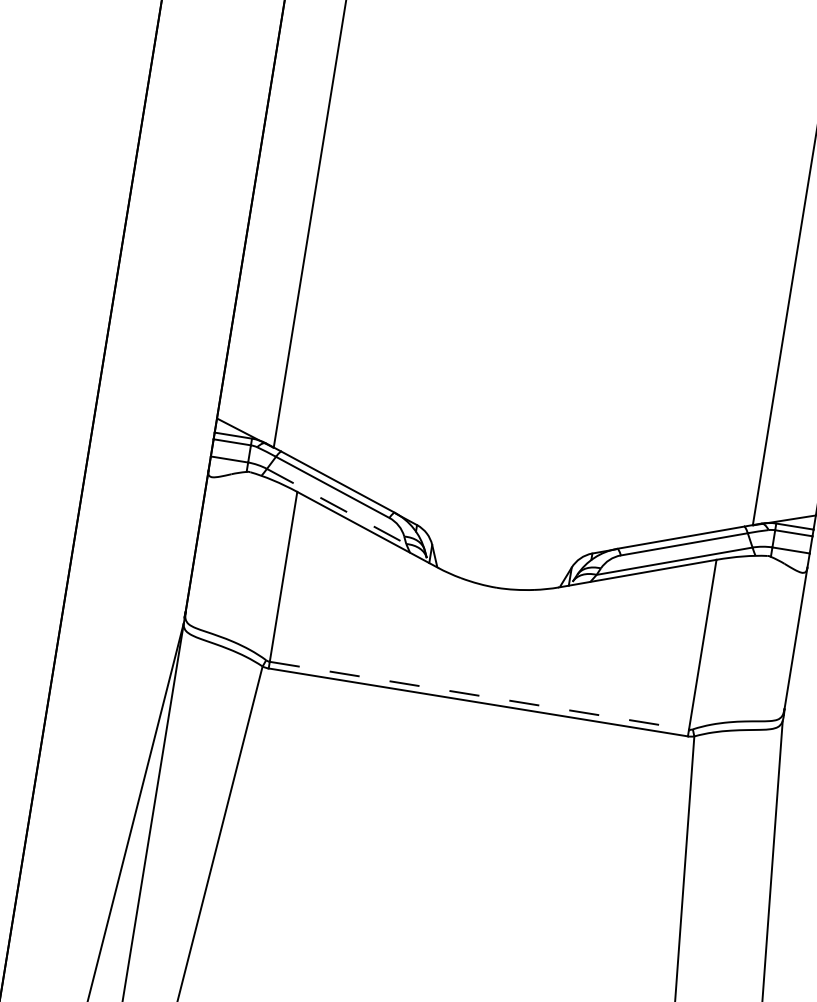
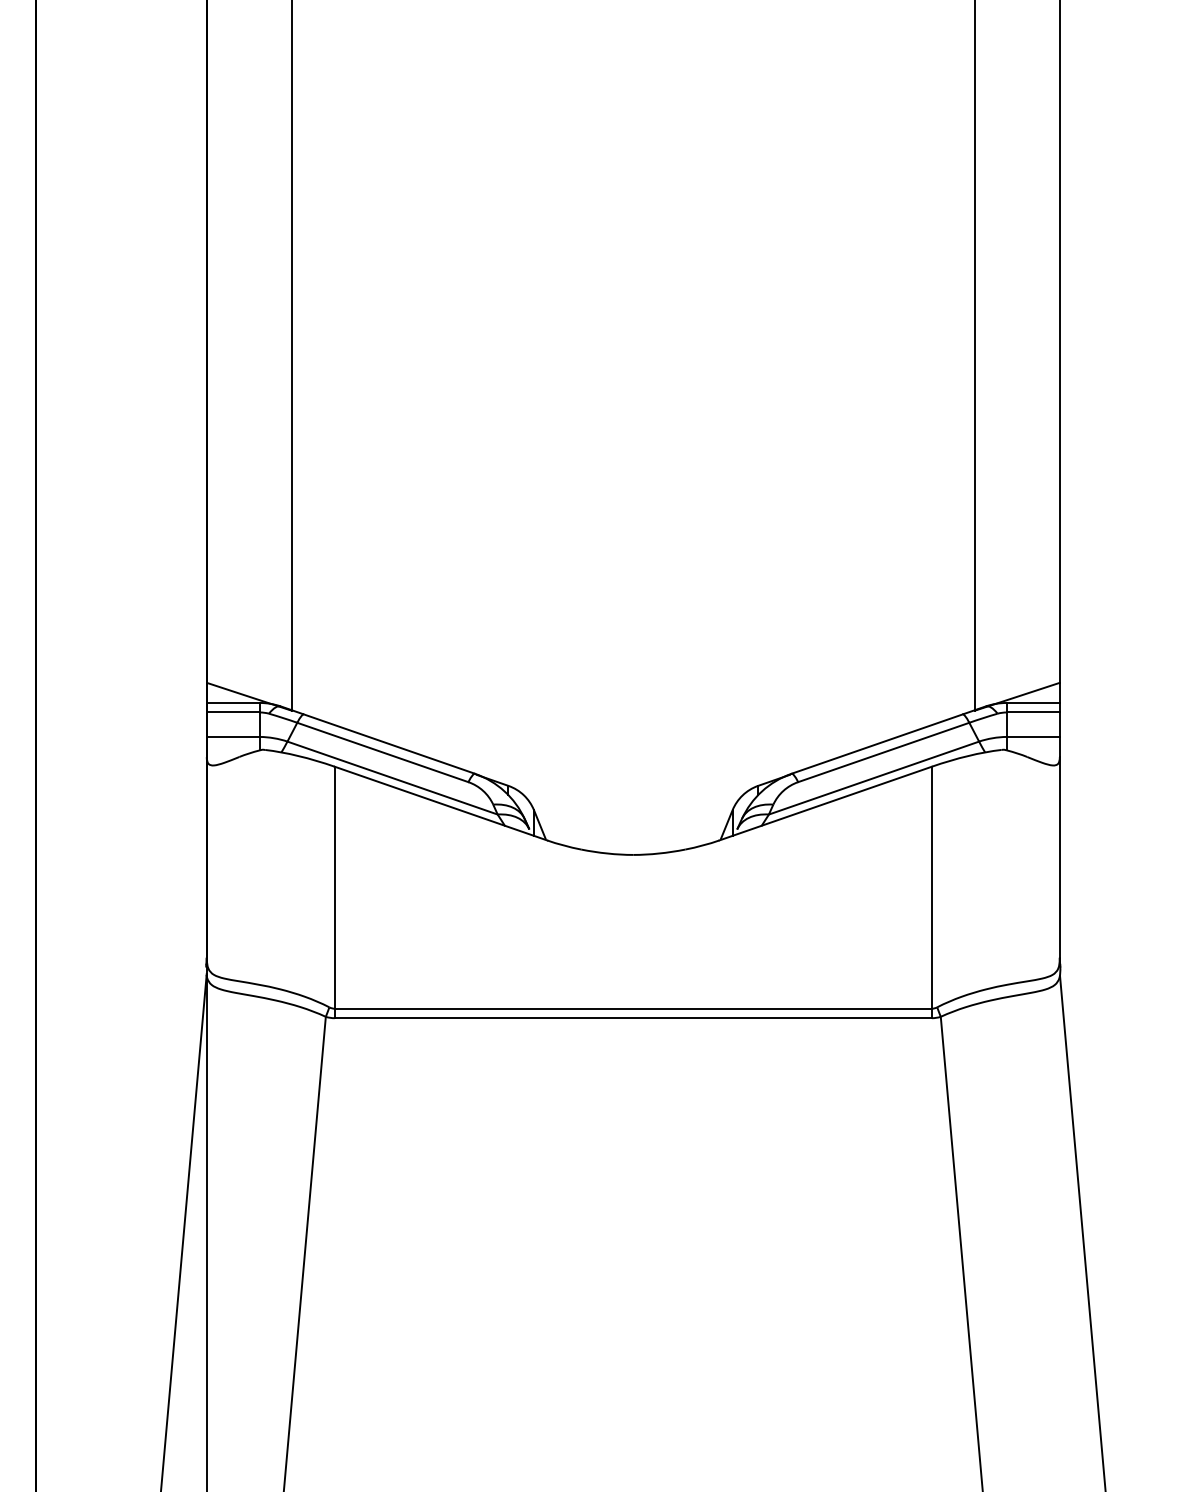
line: (337, 506) -> (393, 778), dashed -> solid
line: (479, 695) -> (633, 1008), dashed -> solid

